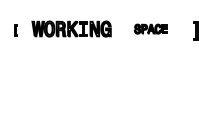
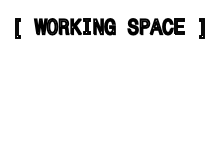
part: (150, 28) -> (155, 26), size x1.67
part: (15, 30) -> (17, 28), size x1.67

